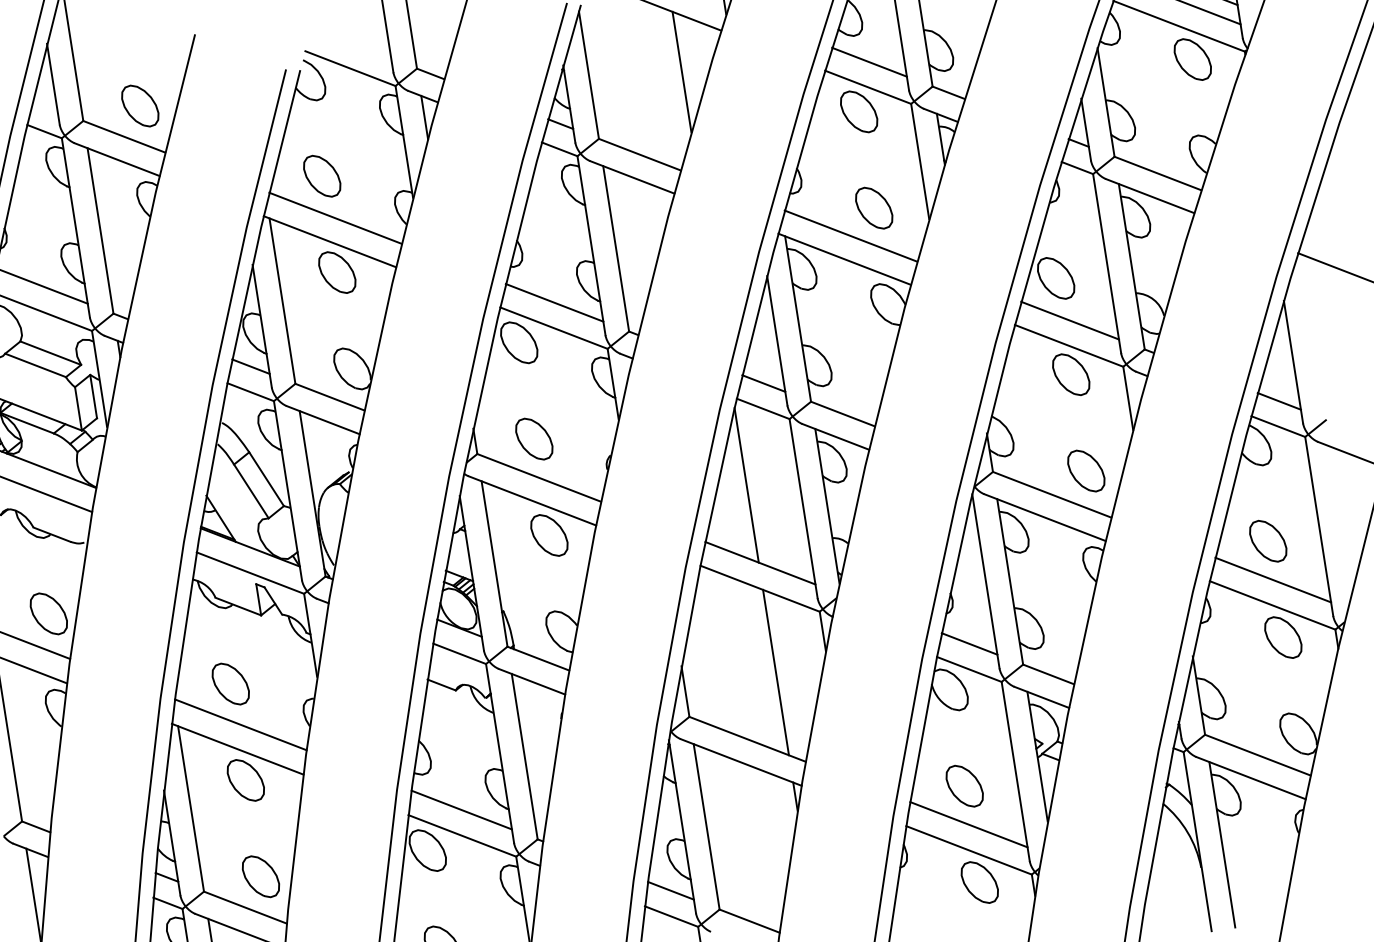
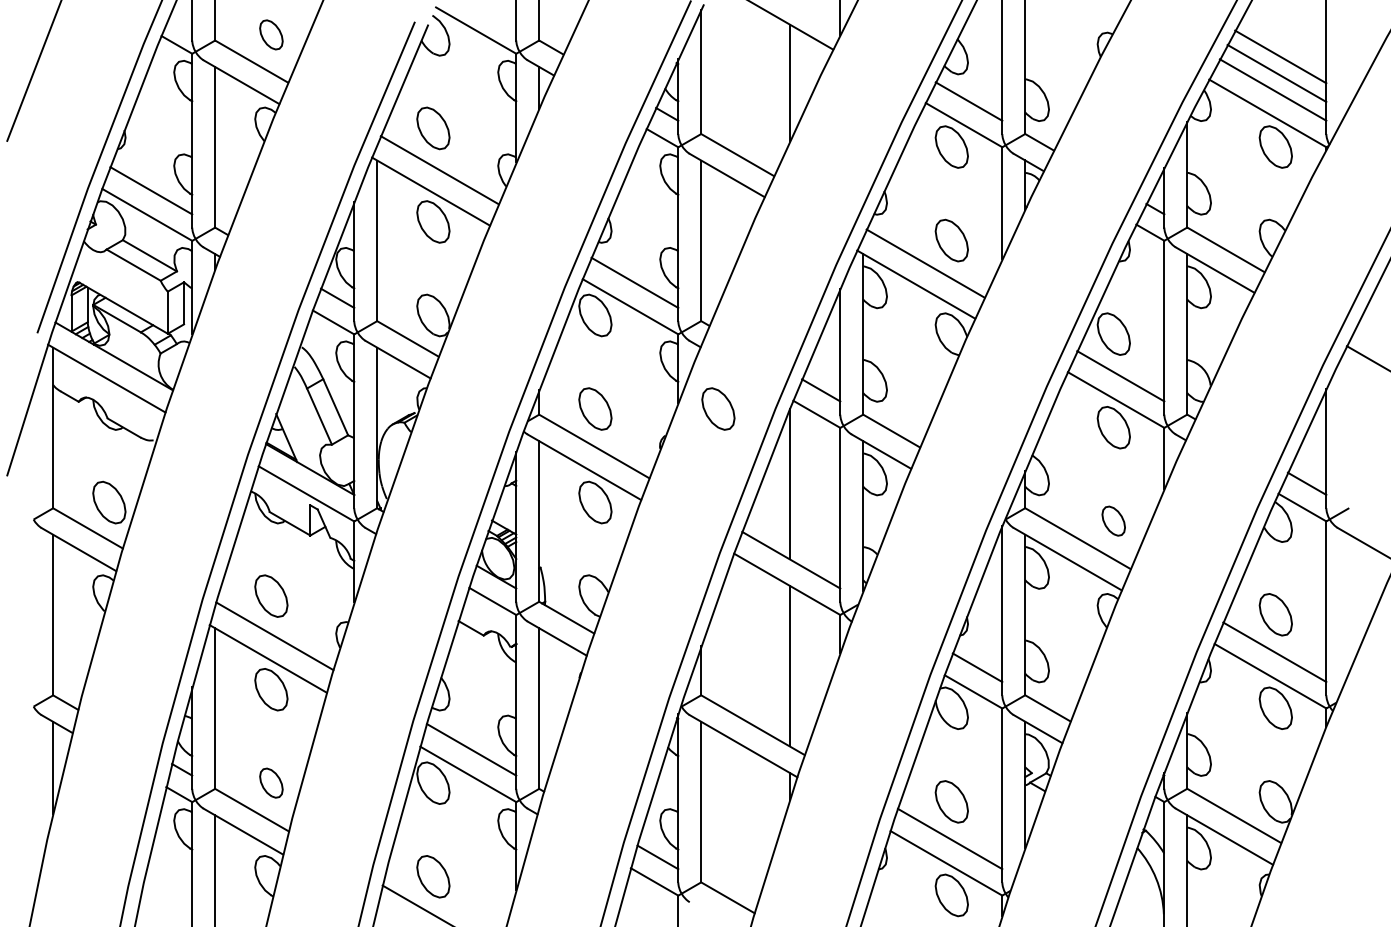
part: (140, 105) -> (271, 34), size x0.7
part: (660, 418) -> (718, 408), added
part: (1085, 470) -> (1113, 520), size x0.7
part: (260, 875) -> (271, 782), size x0.7

